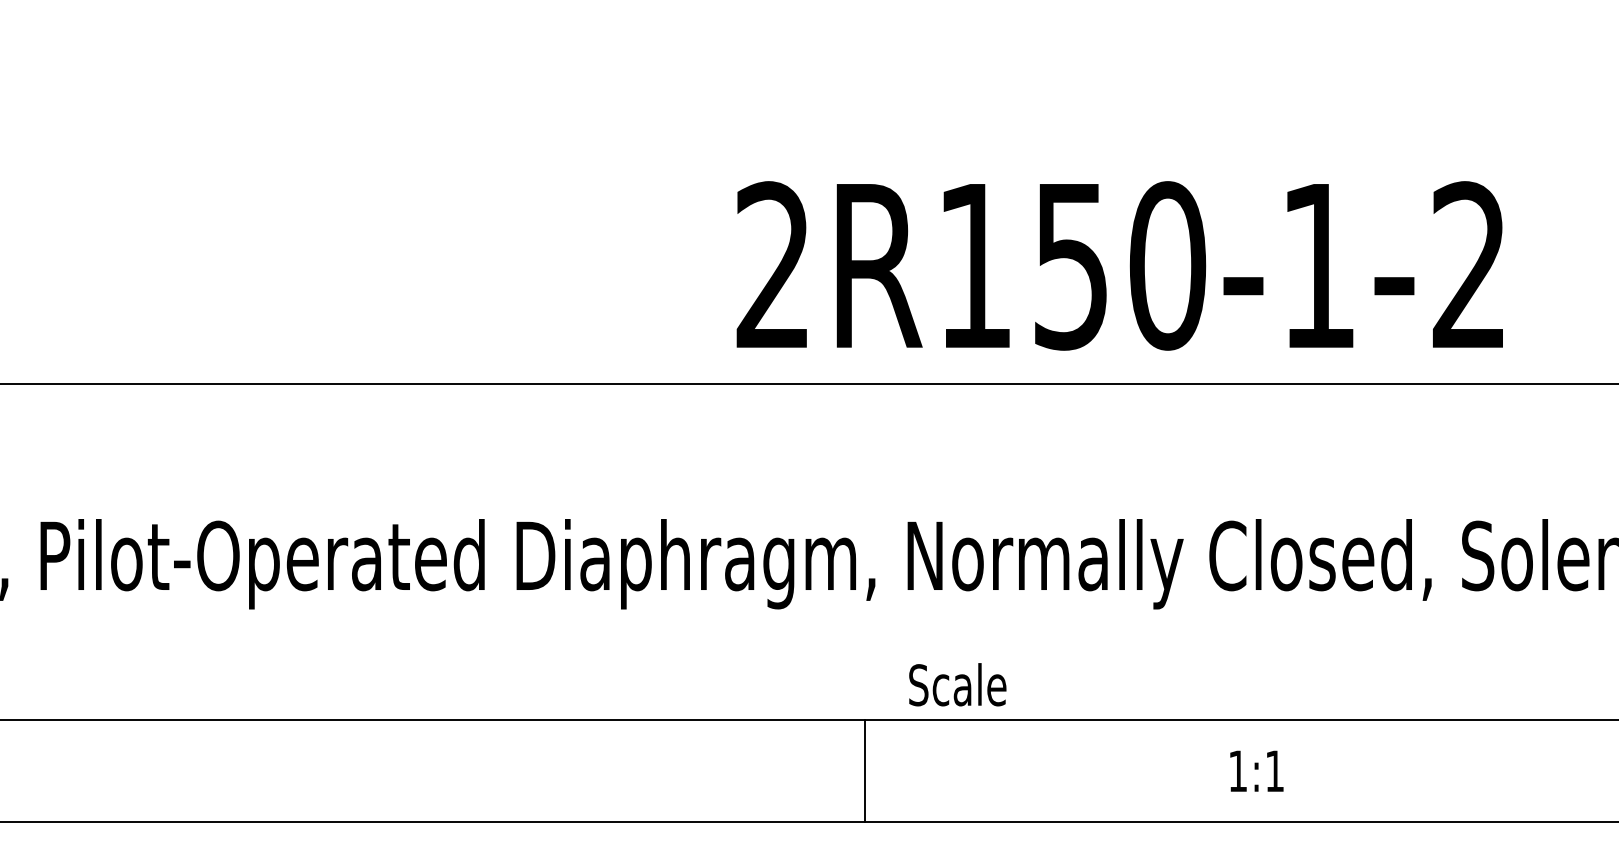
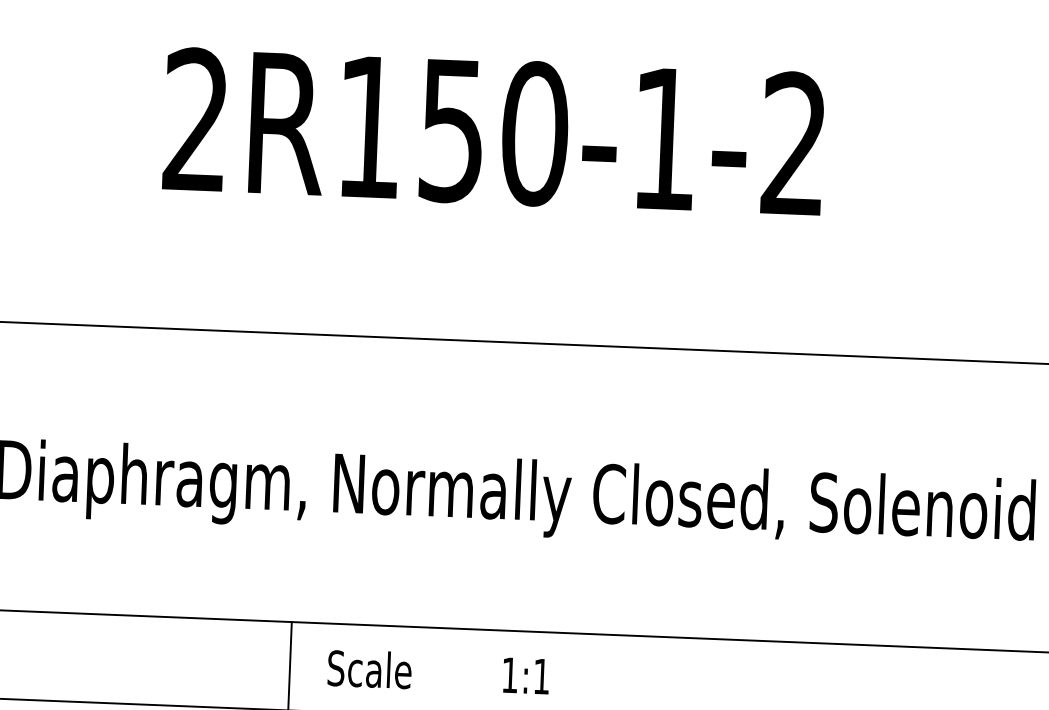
text: (1119, 265) -> (493, 131), moved
text: (957, 684) -> (369, 669), moved
text: (1256, 770) -> (525, 675), moved

